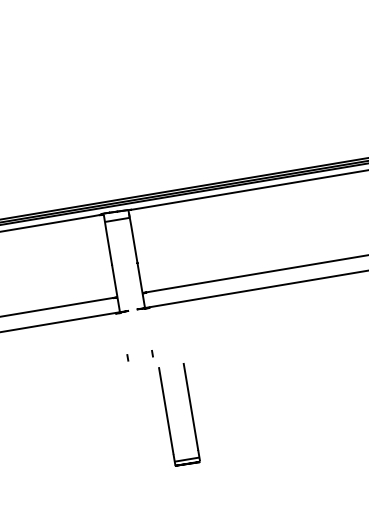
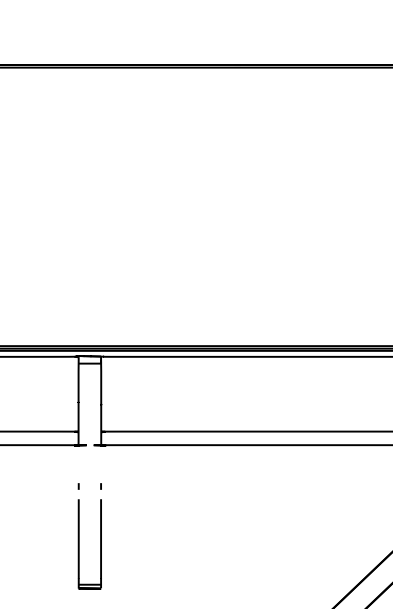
part: (168, 417) -> (79, 544), moved

